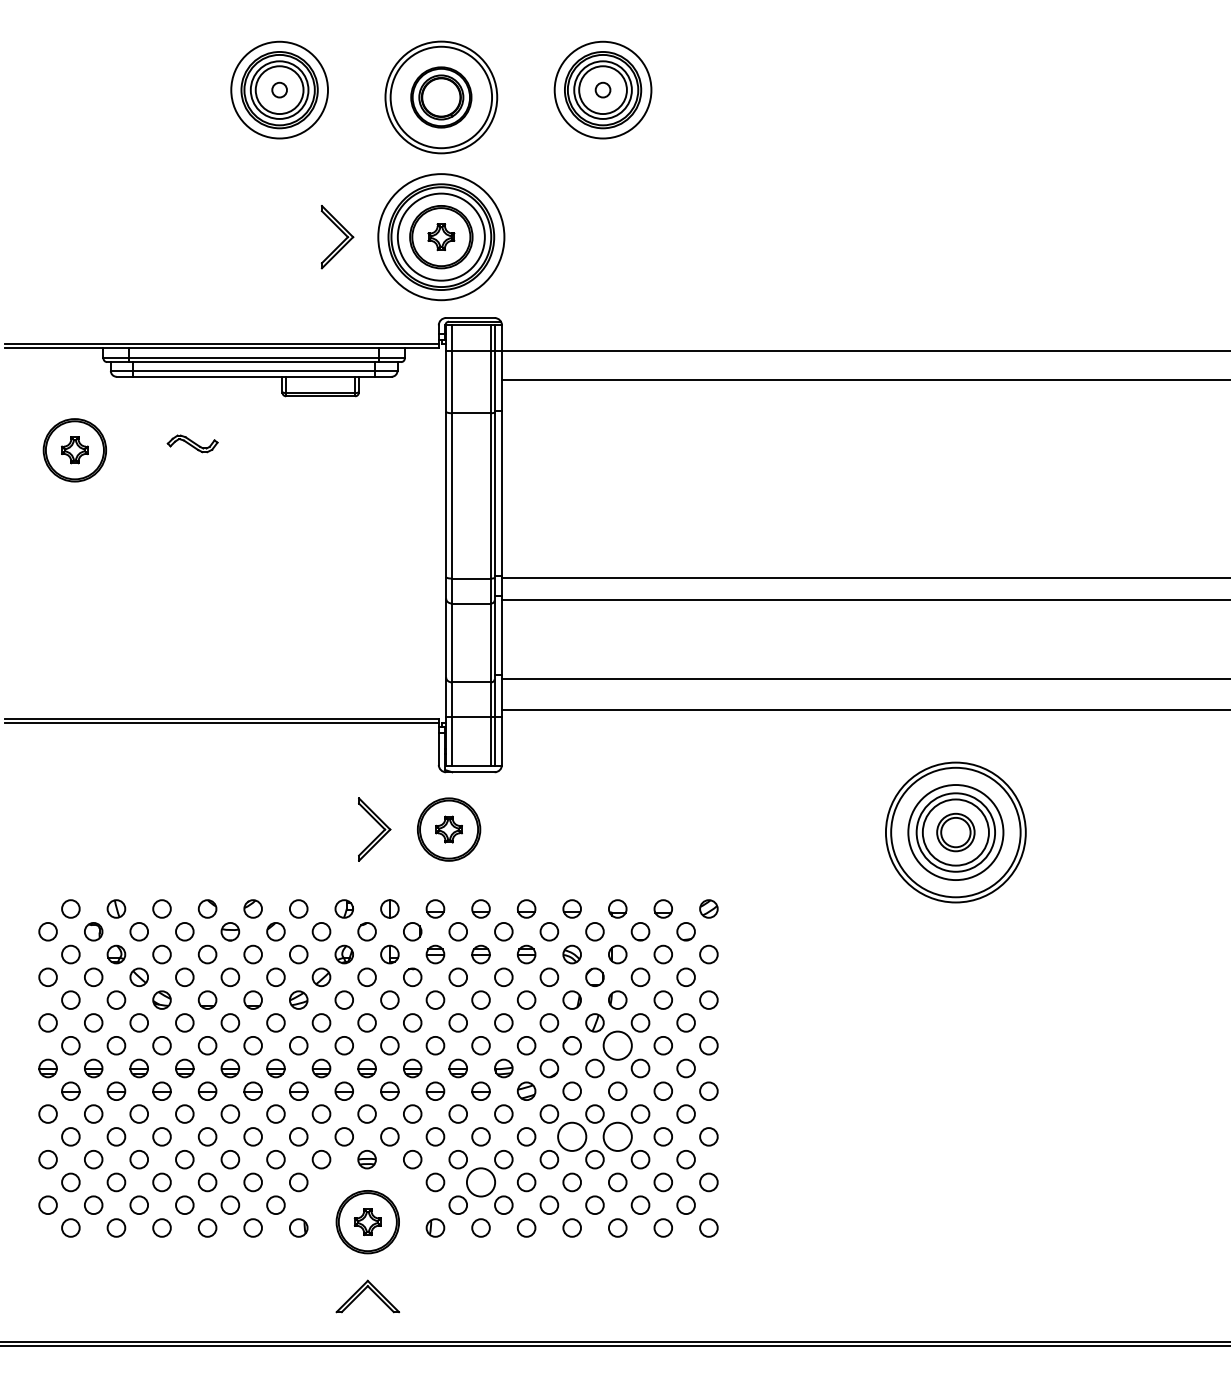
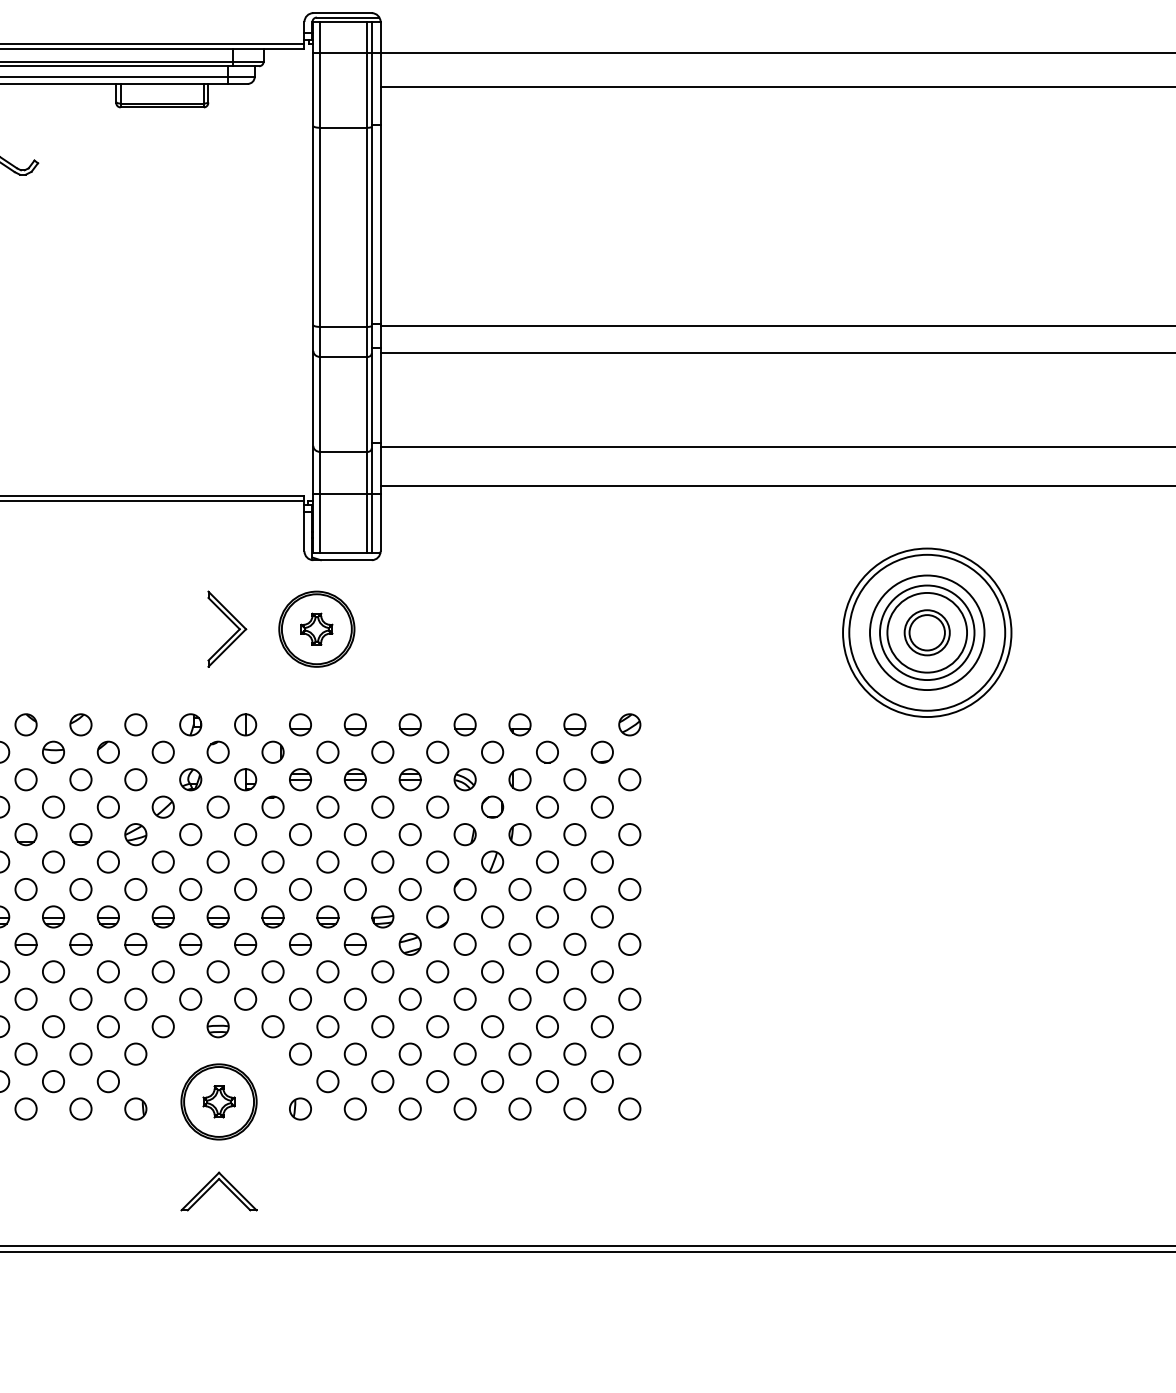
circle: (617, 1045) -> (519, 889), size x0.62
circle: (572, 1136) -> (465, 998), size x0.62
circle: (617, 1136) -> (519, 998), size x0.62
circle: (480, 1182) -> (354, 1054), size x0.62

